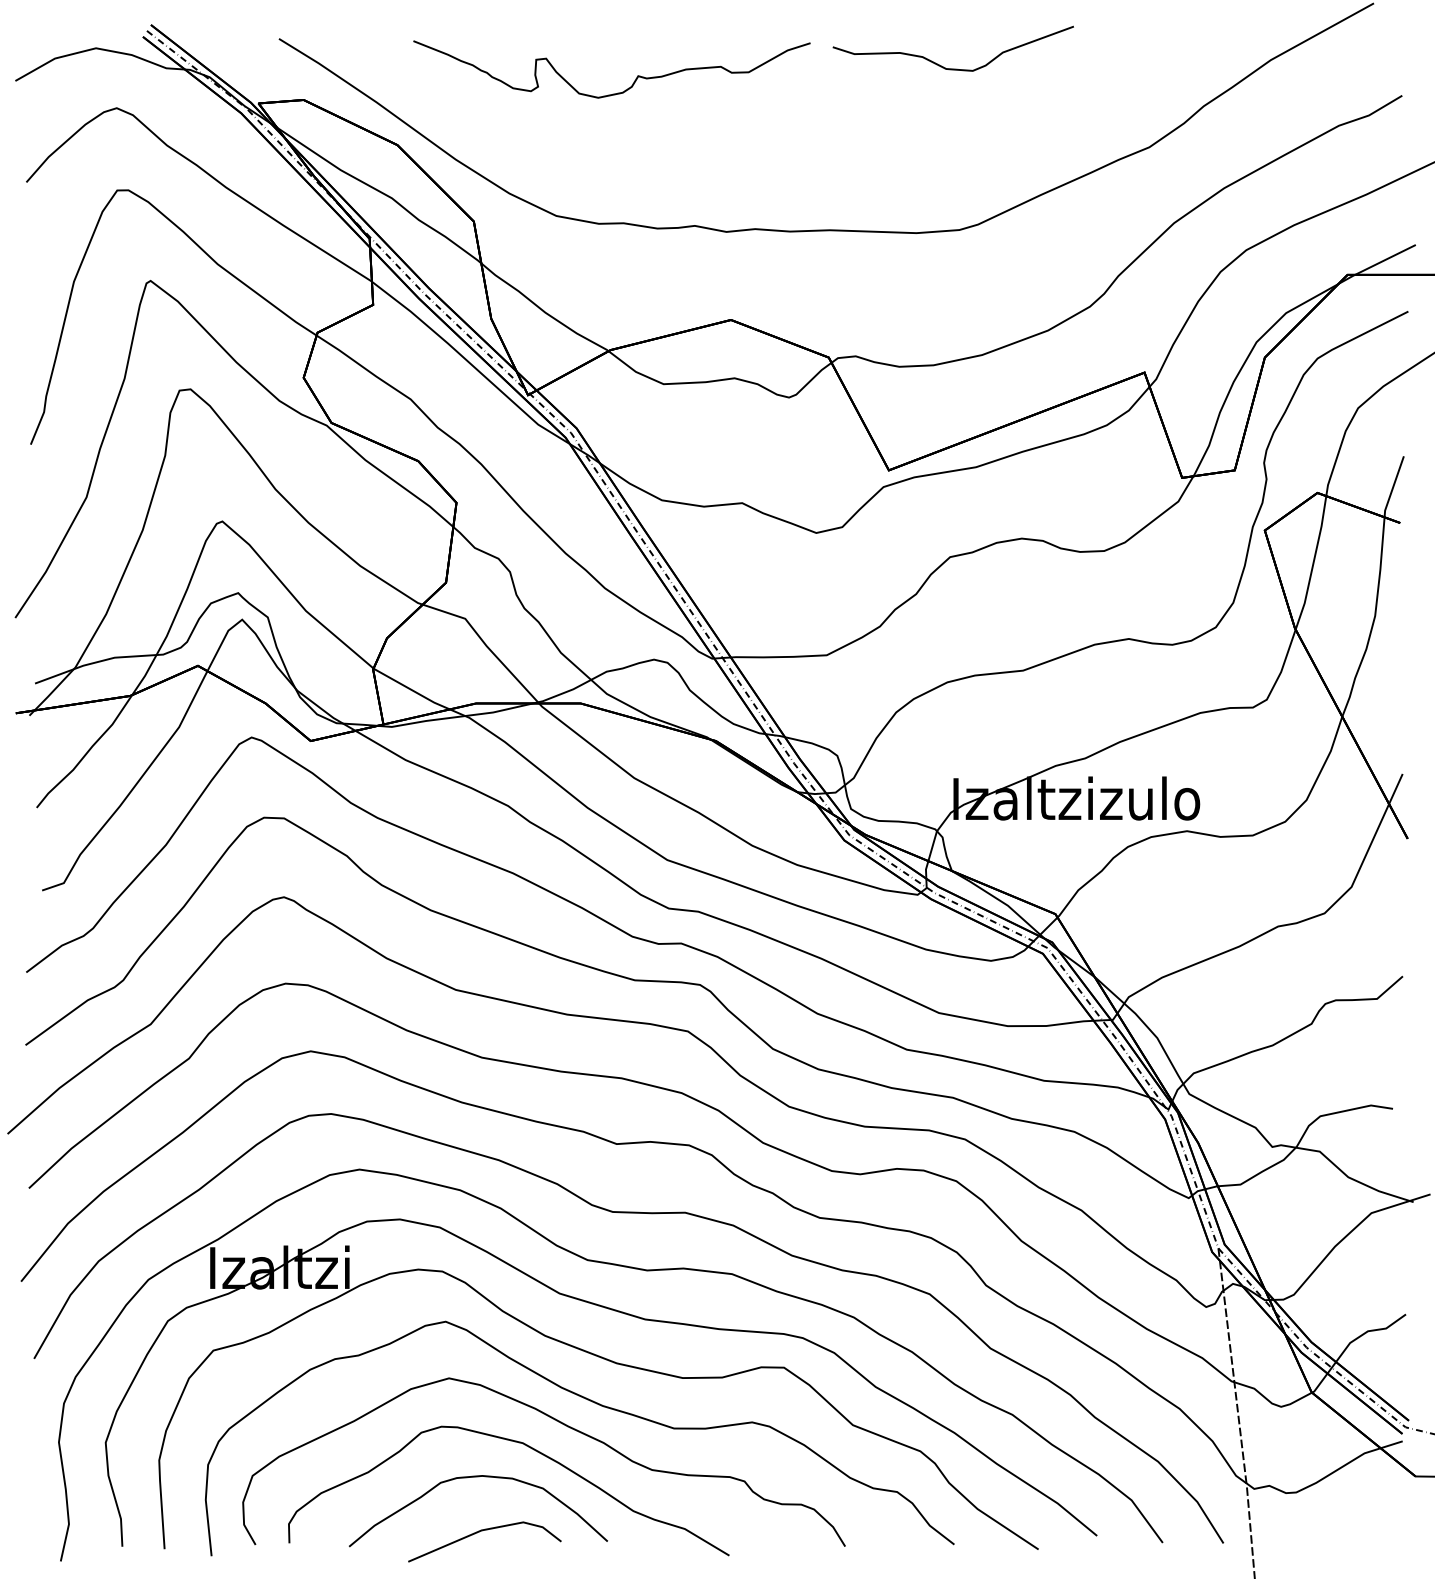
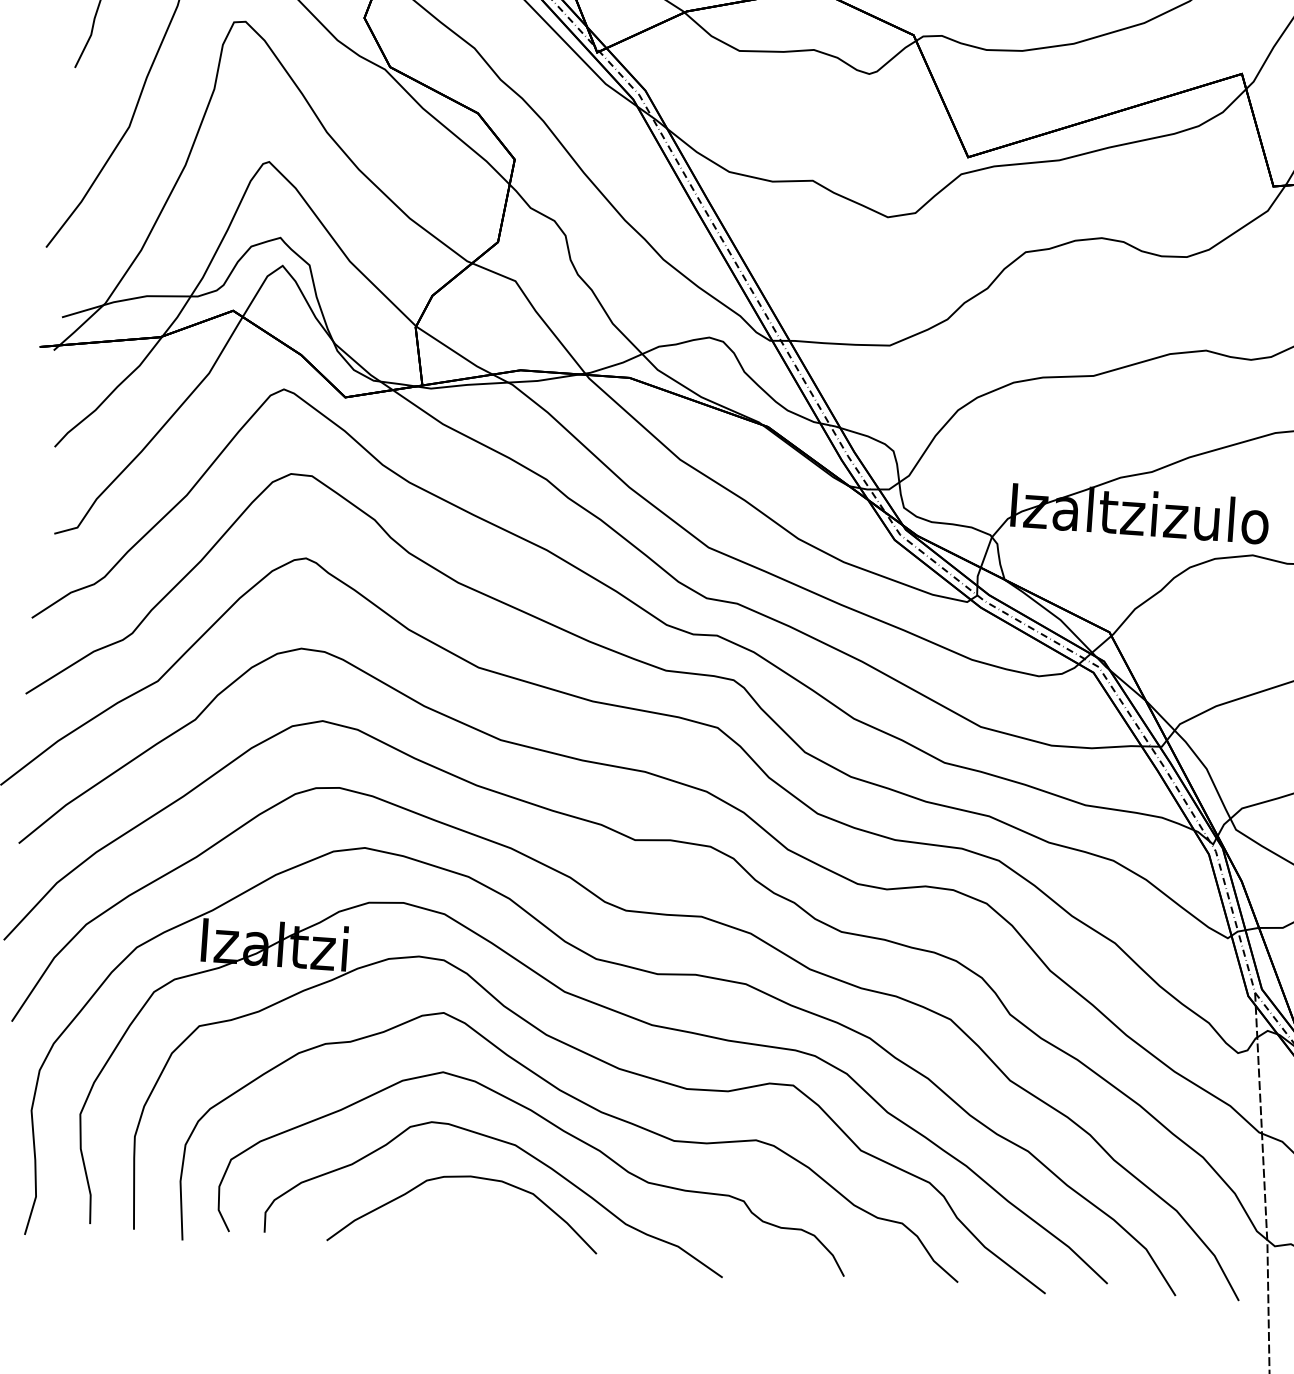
line: (482, 1531) -> (466, 1234), removed

